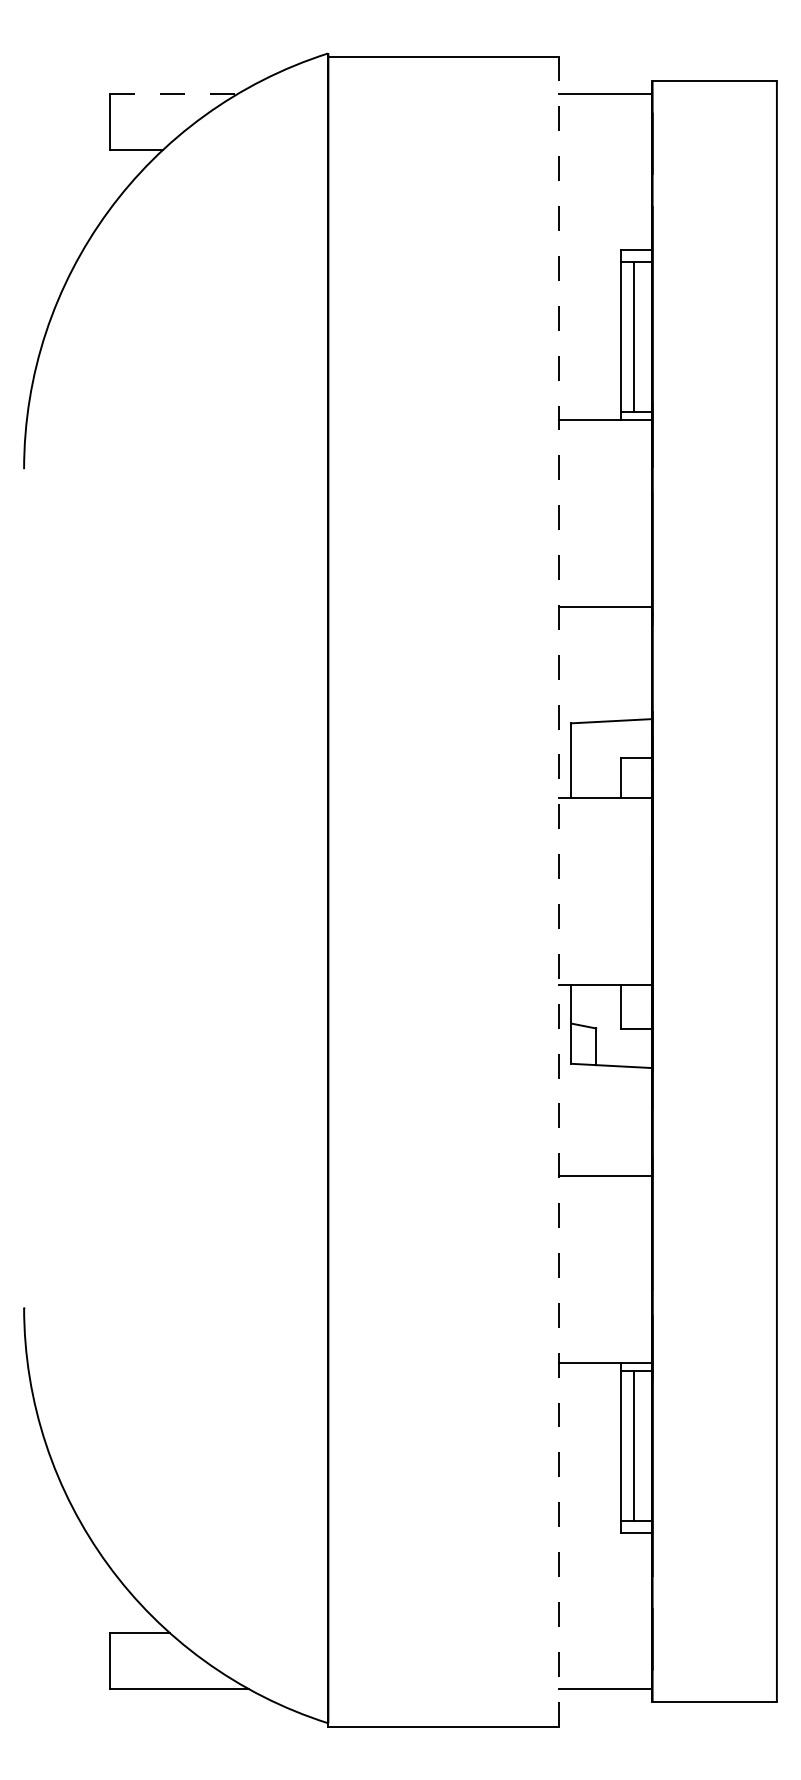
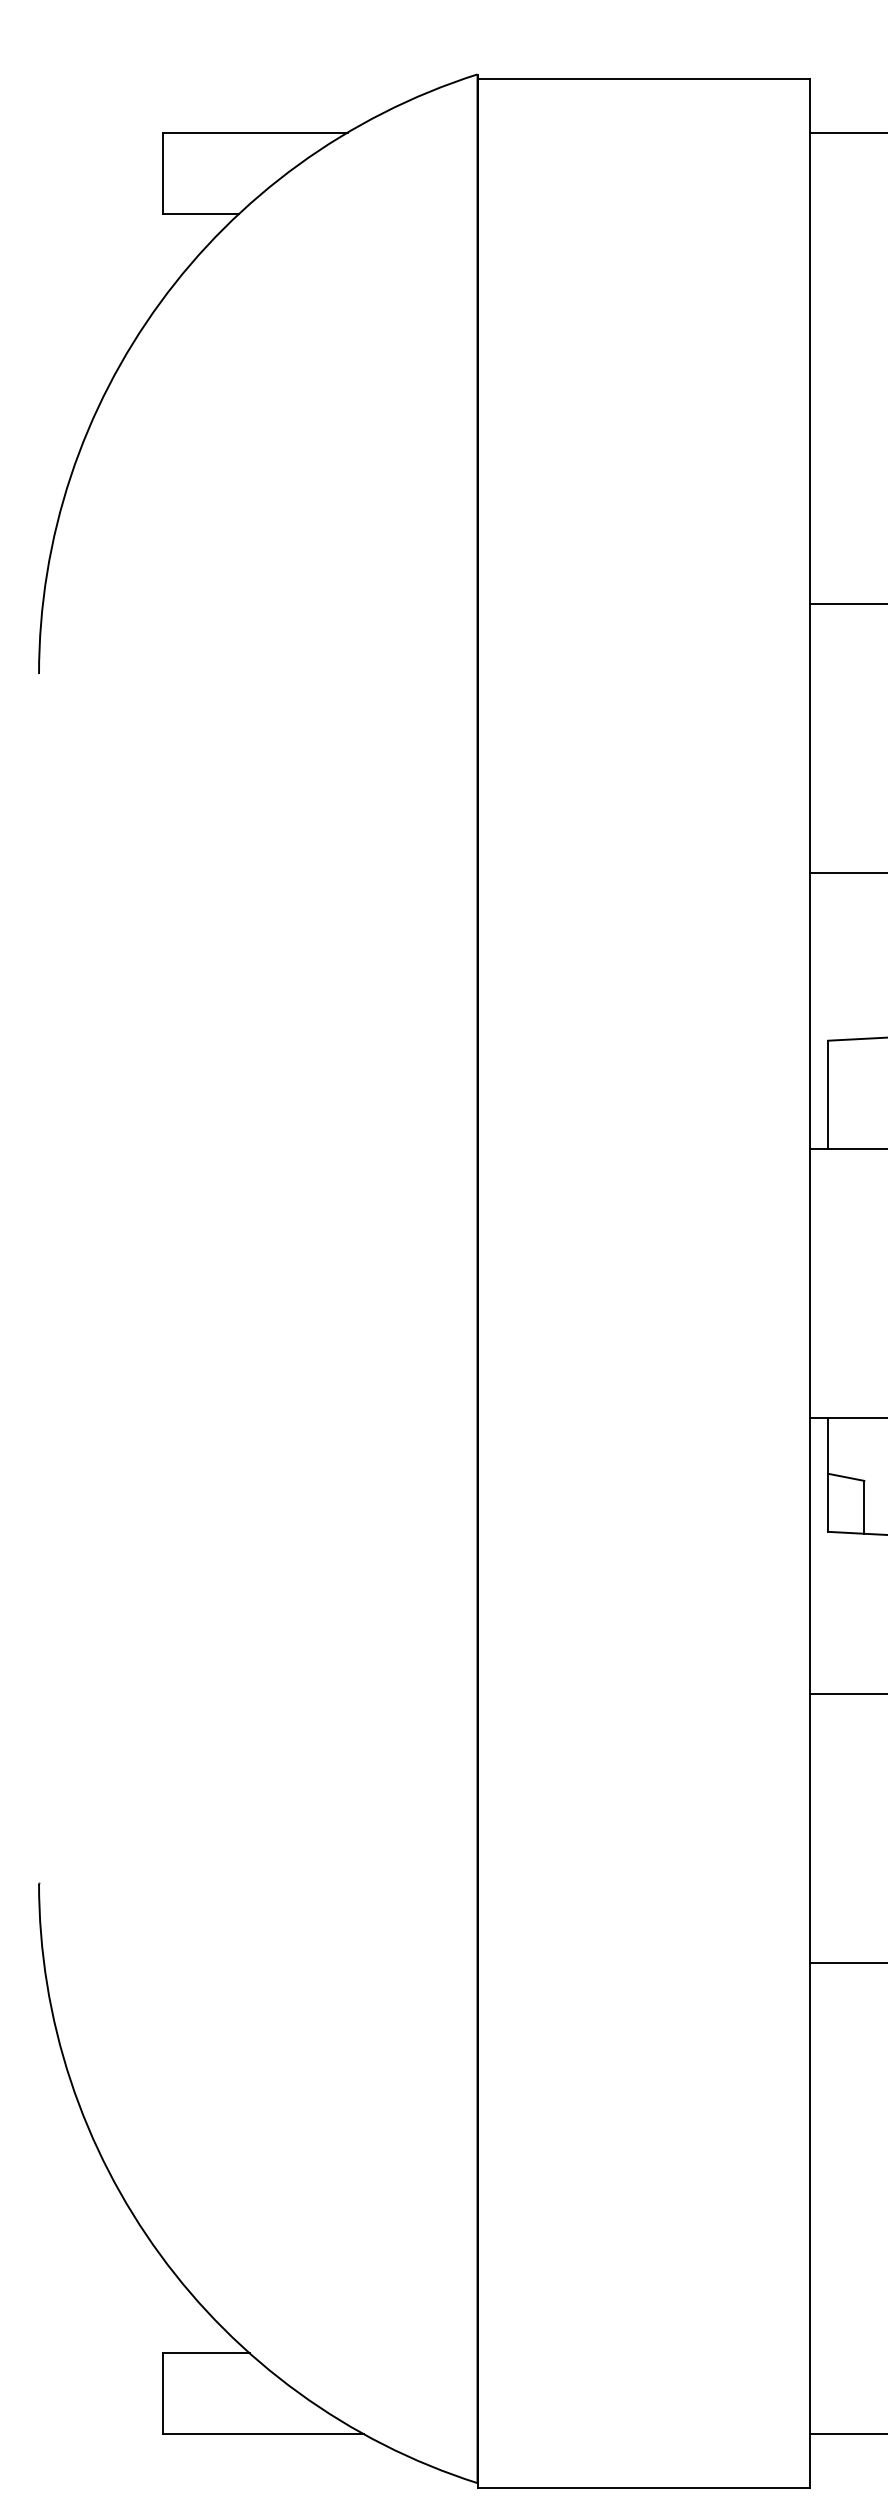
line: (174, 93) -> (256, 132), dashed -> solid
line: (558, 891) -> (809, 1283), dashed -> solid

